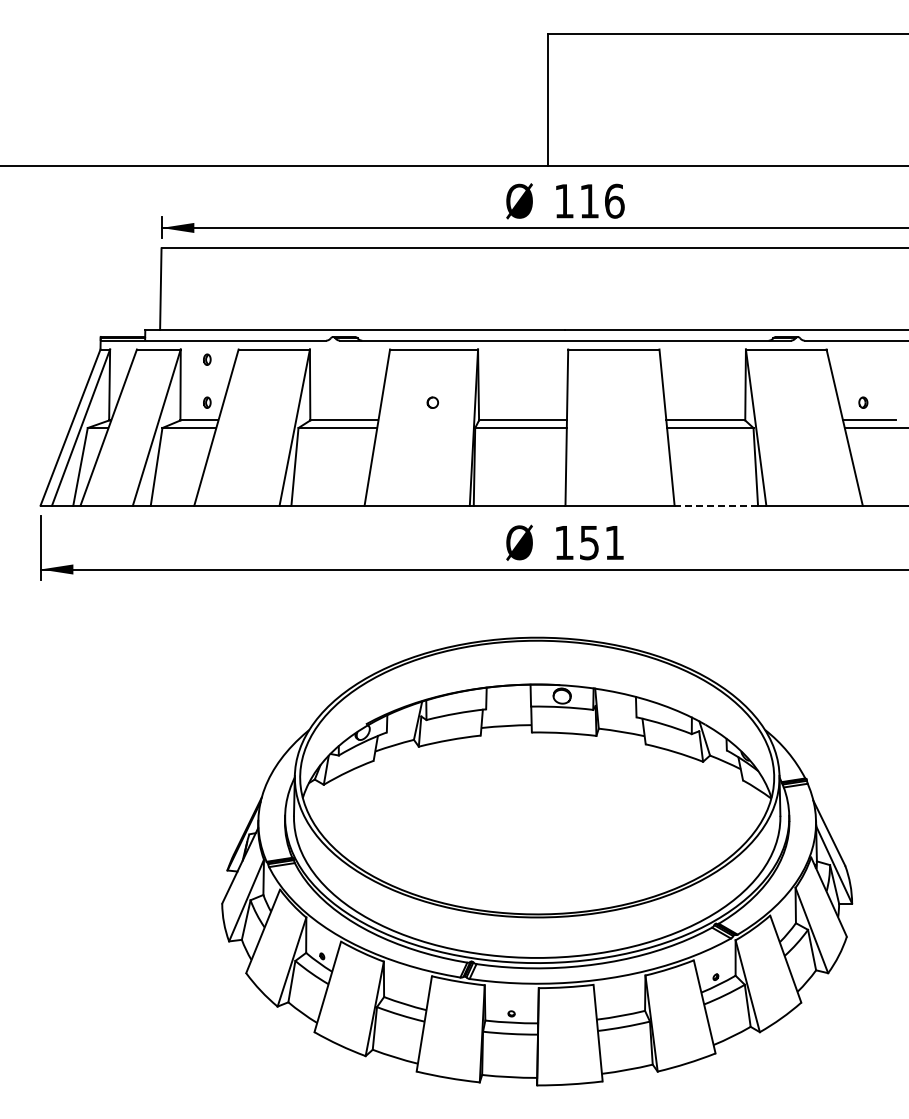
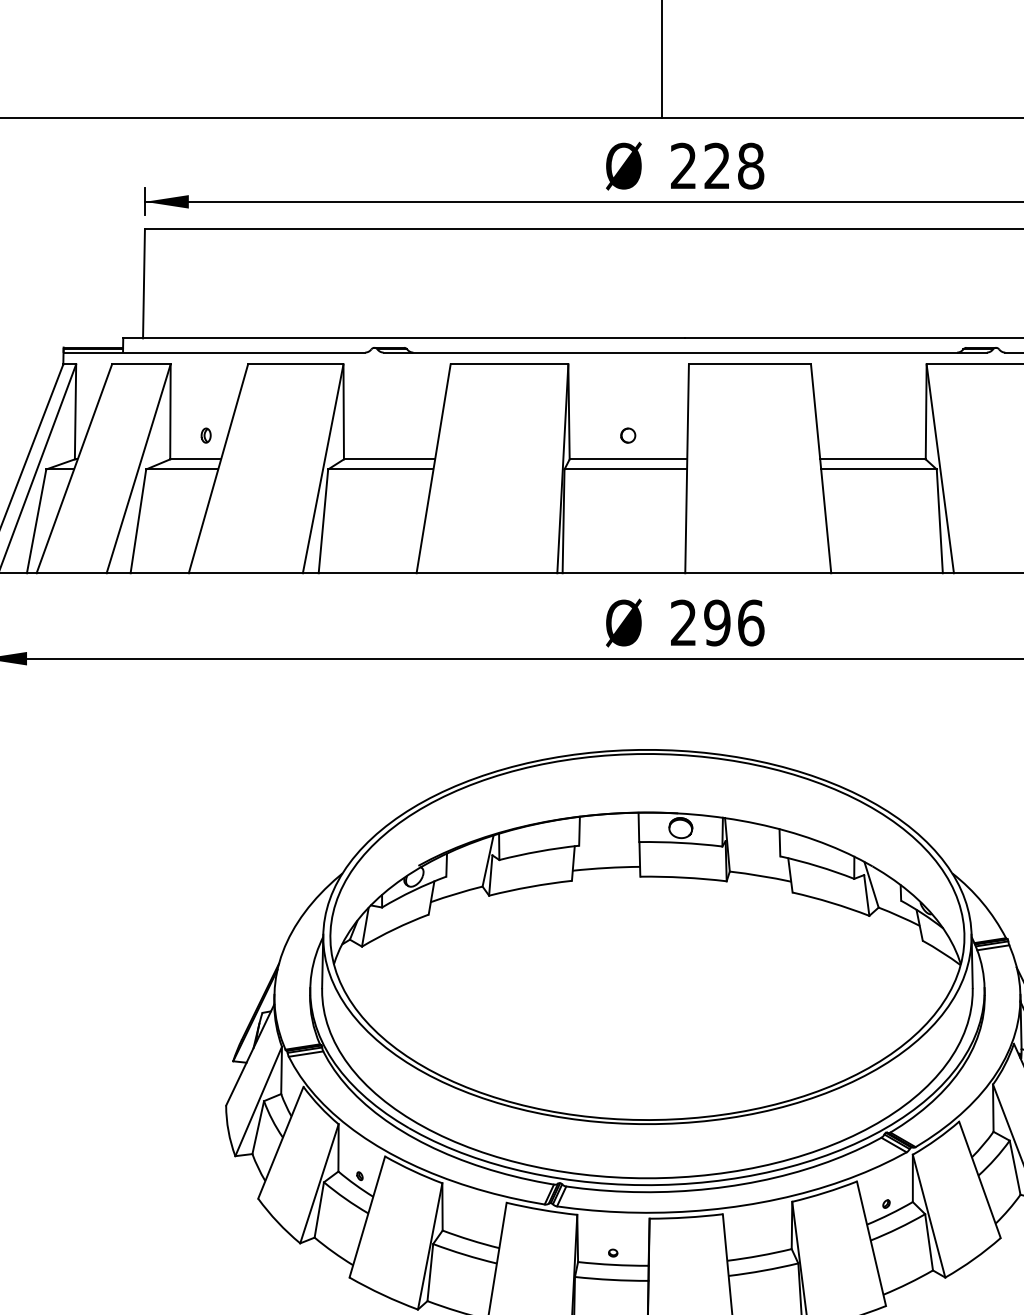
text: (589, 200) -> (717, 165), 116 -> 228
part: (207, 359) -> (206, 377), removed
part: (432, 402) -> (627, 435), moved
line: (716, 505) -> (887, 573), dashed -> solid
text: (589, 542) -> (717, 622), 151 -> 296

